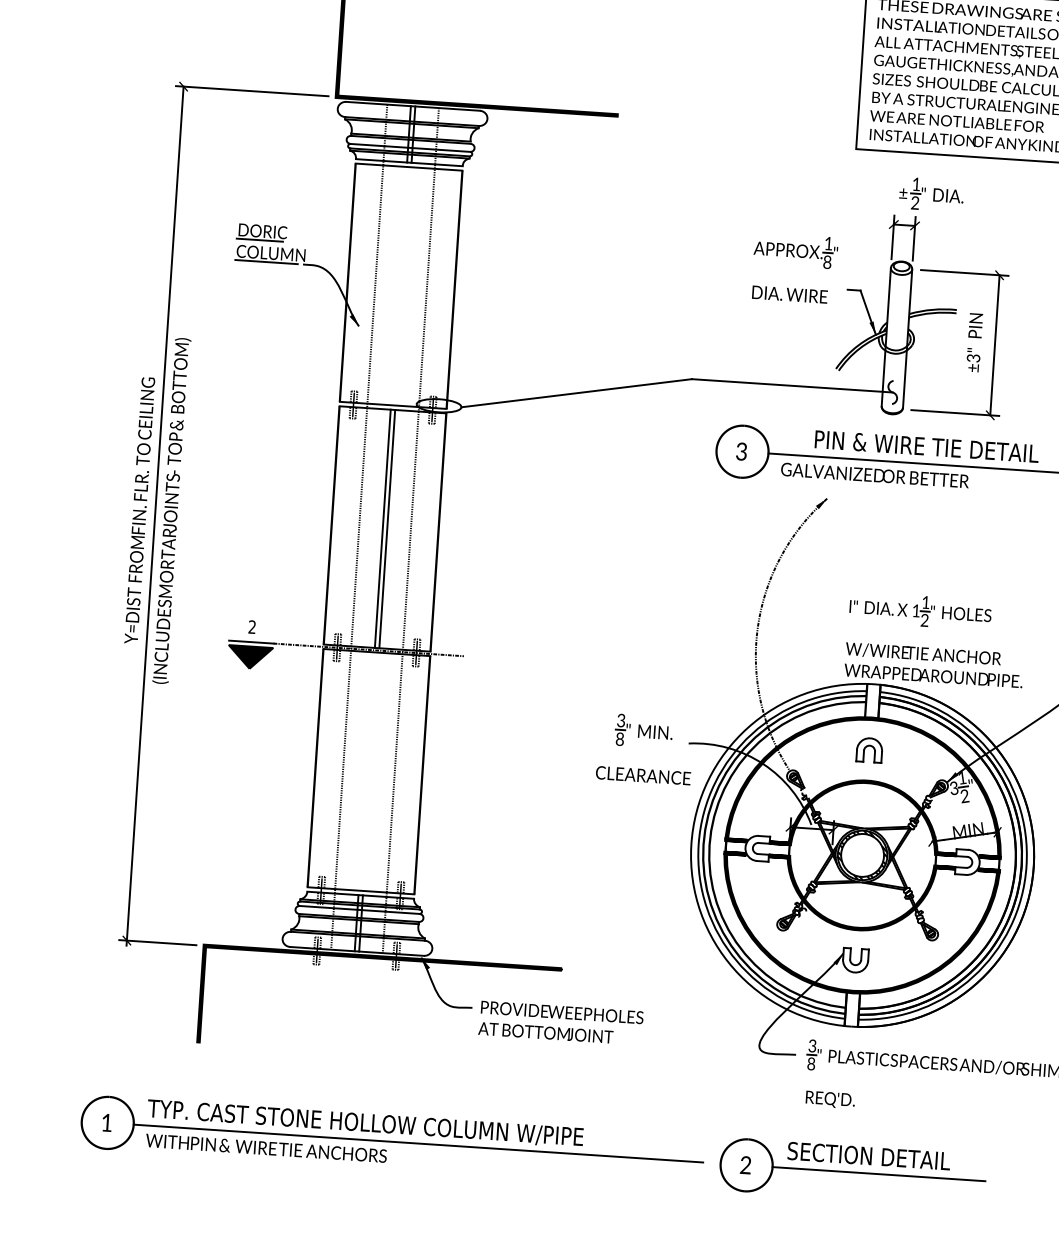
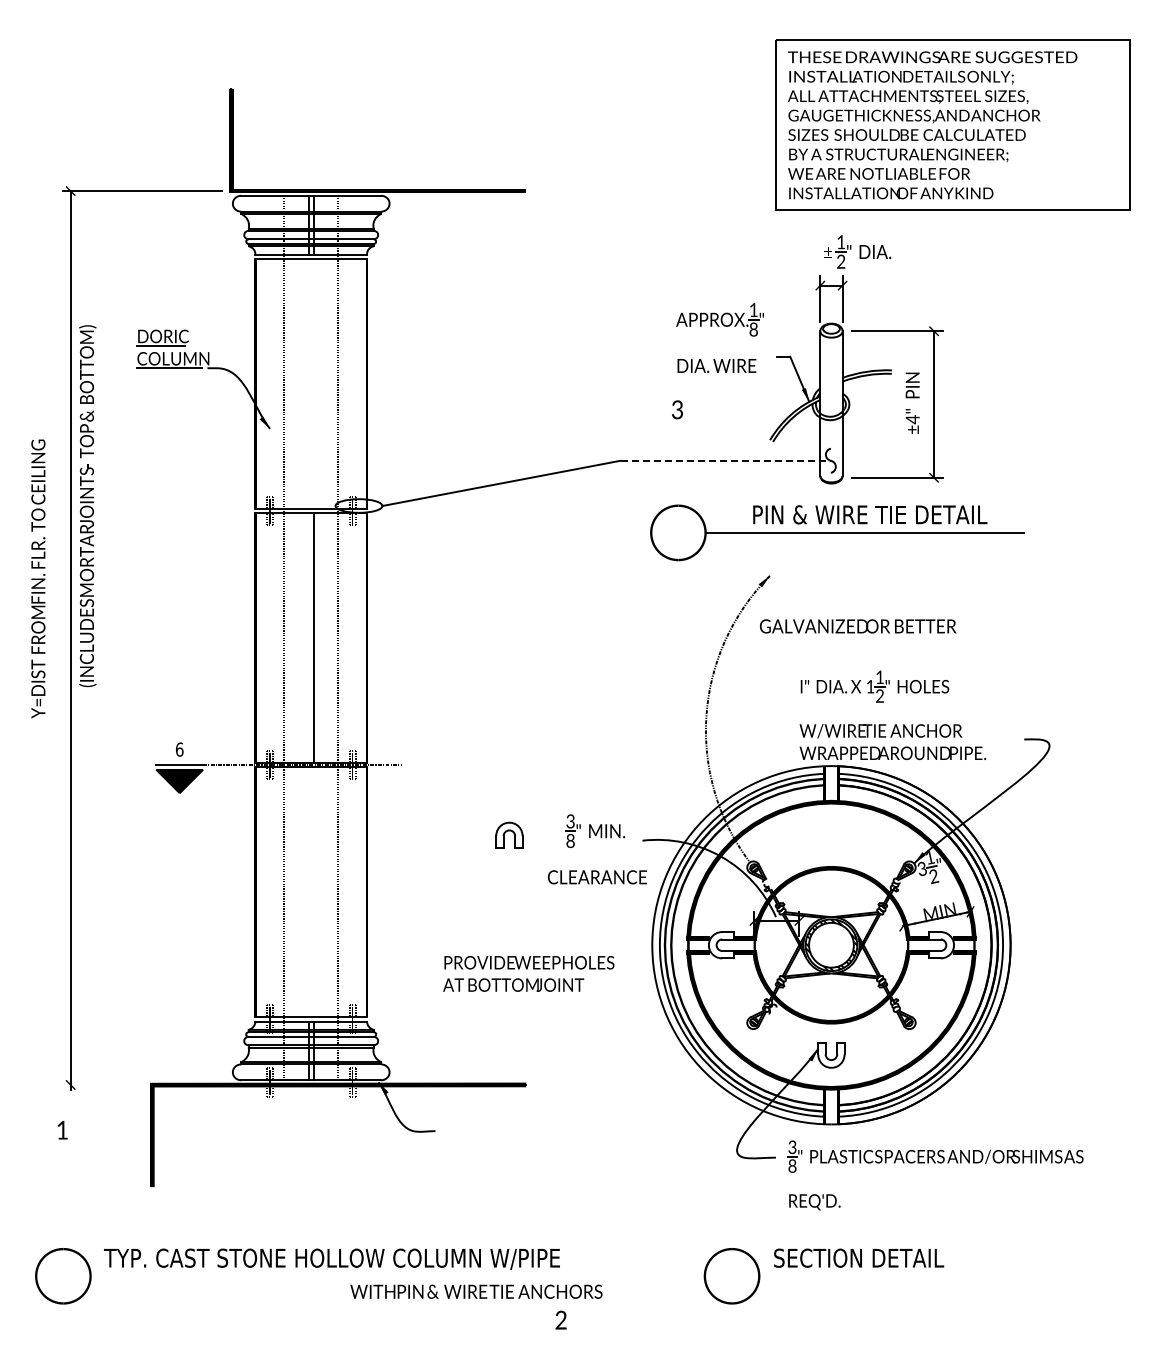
text: (973, 358) -> (912, 419), ±3" -> ±4"
line: (793, 385) -> (726, 460), solid -> dashed
text: (741, 451) -> (677, 409), moved
text: (874, 475) -> (857, 626), moved
text: (139, 510) -> (38, 578), moved
text: (171, 511) -> (87, 506), moved
line: (382, 528) -> (308, 637), removed
text: (252, 627) -> (179, 749), 2 -> 6
part: (869, 749) -> (509, 834), moved
line: (157, 942) -> (102, 1084), removed
text: (560, 1022) -> (528, 973), moved
text: (106, 1122) -> (62, 1129), moved
line: (418, 1143) -> (388, 1276), removed
text: (266, 1148) -> (476, 1291), moved
text: (745, 1164) -> (560, 1319), moved
line: (878, 1174) -> (870, 1276), removed

